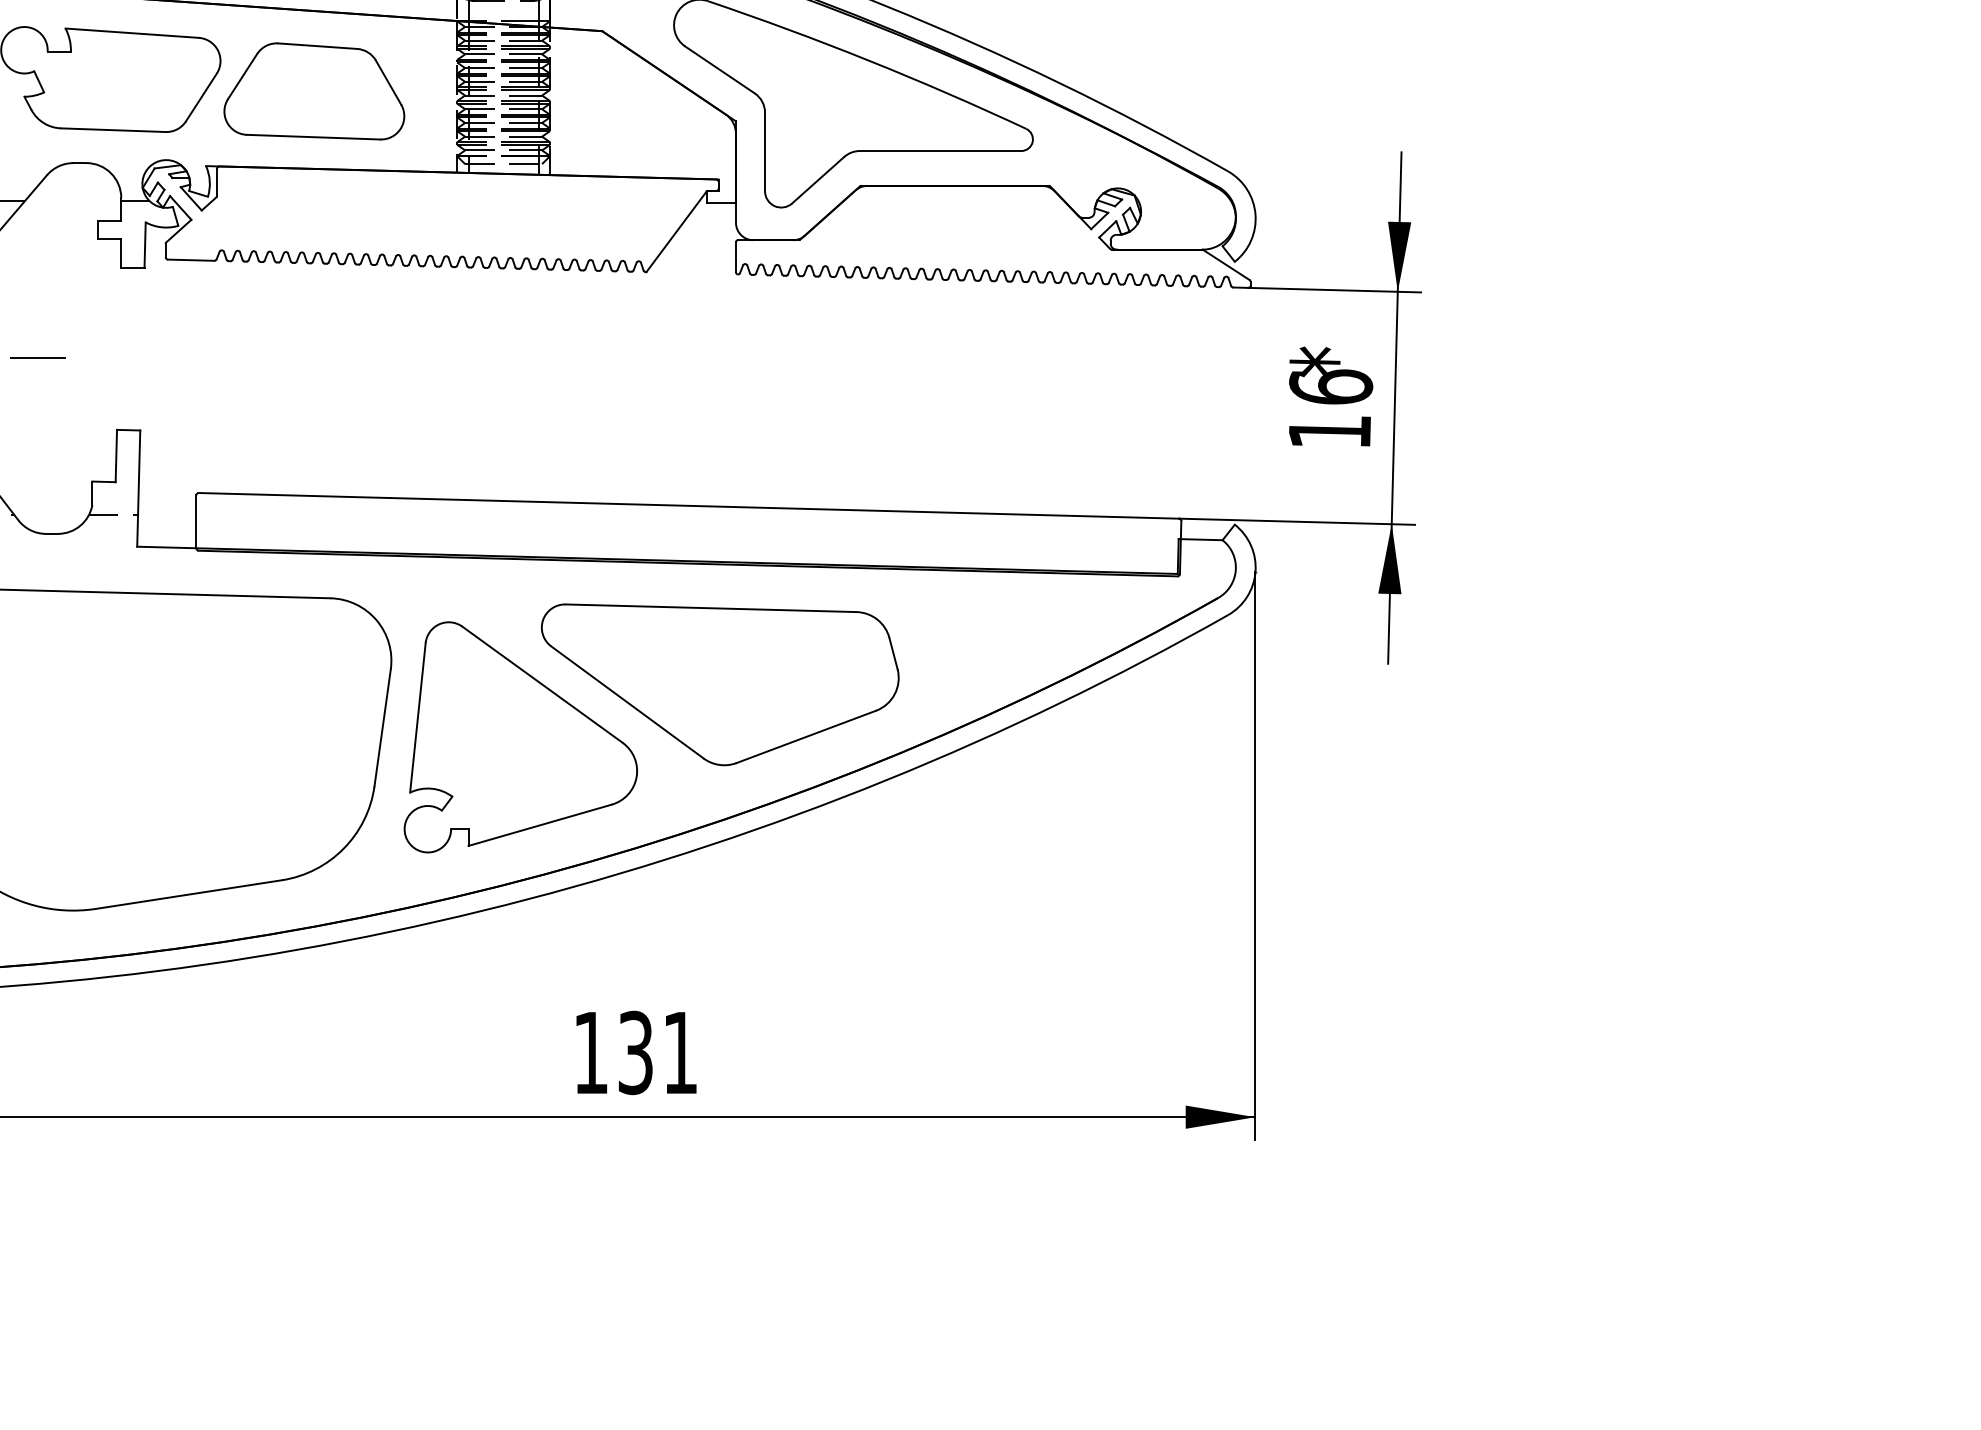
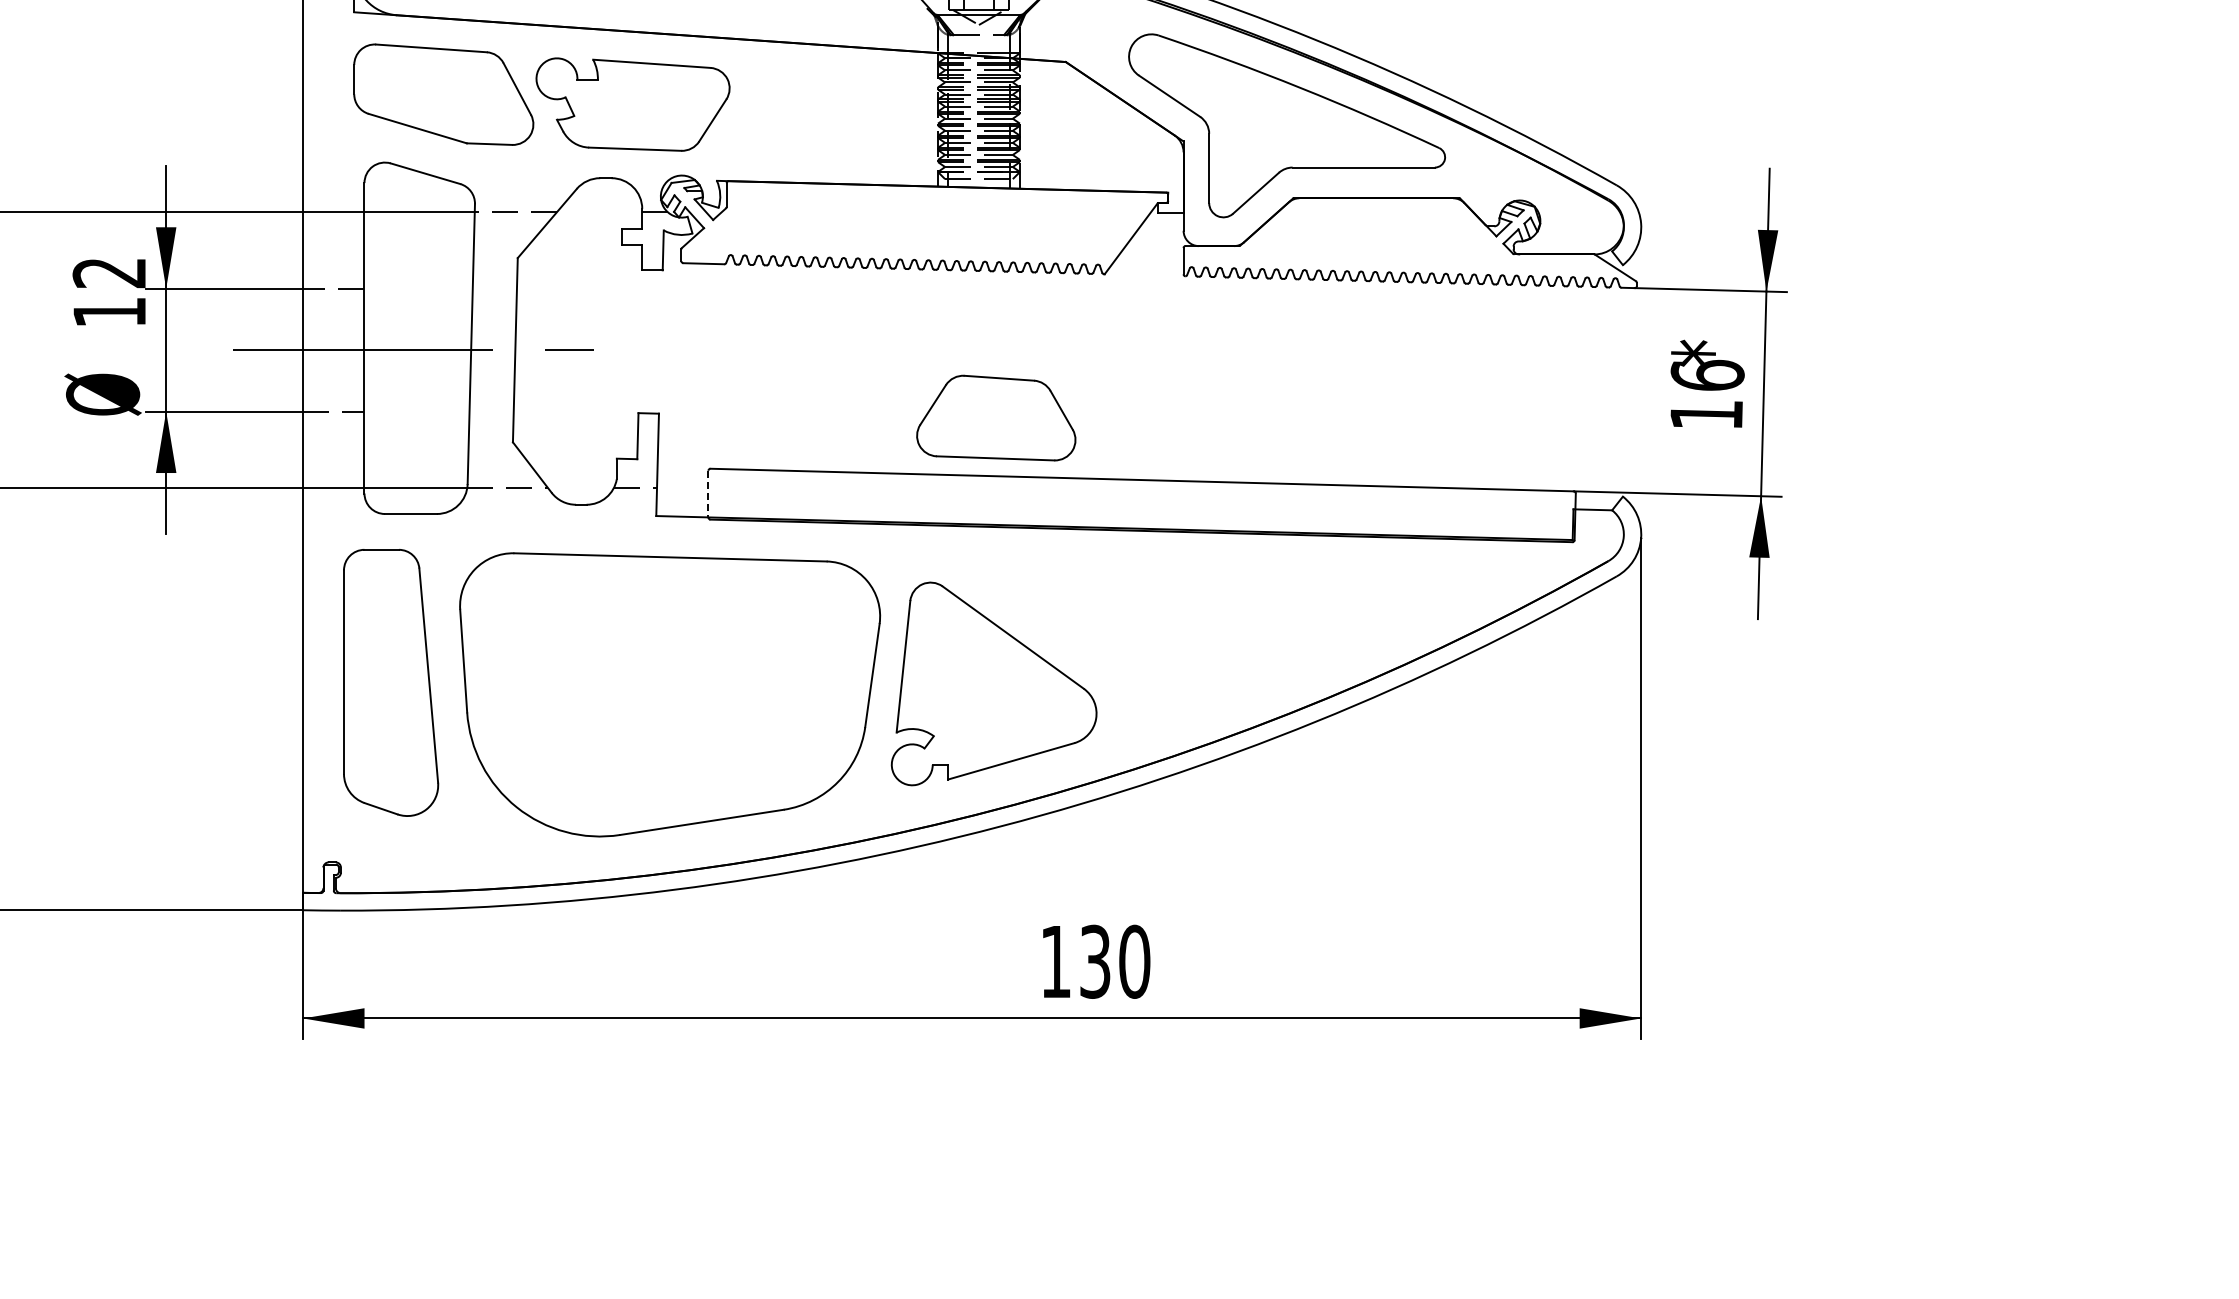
part: (314, 90) -> (996, 417), moved
line: (196, 522) -> (708, 494), solid -> dashed
part: (719, 684) -> (1169, 637), removed
text: (680, 1052) -> (1134, 961), 131 -> 130

